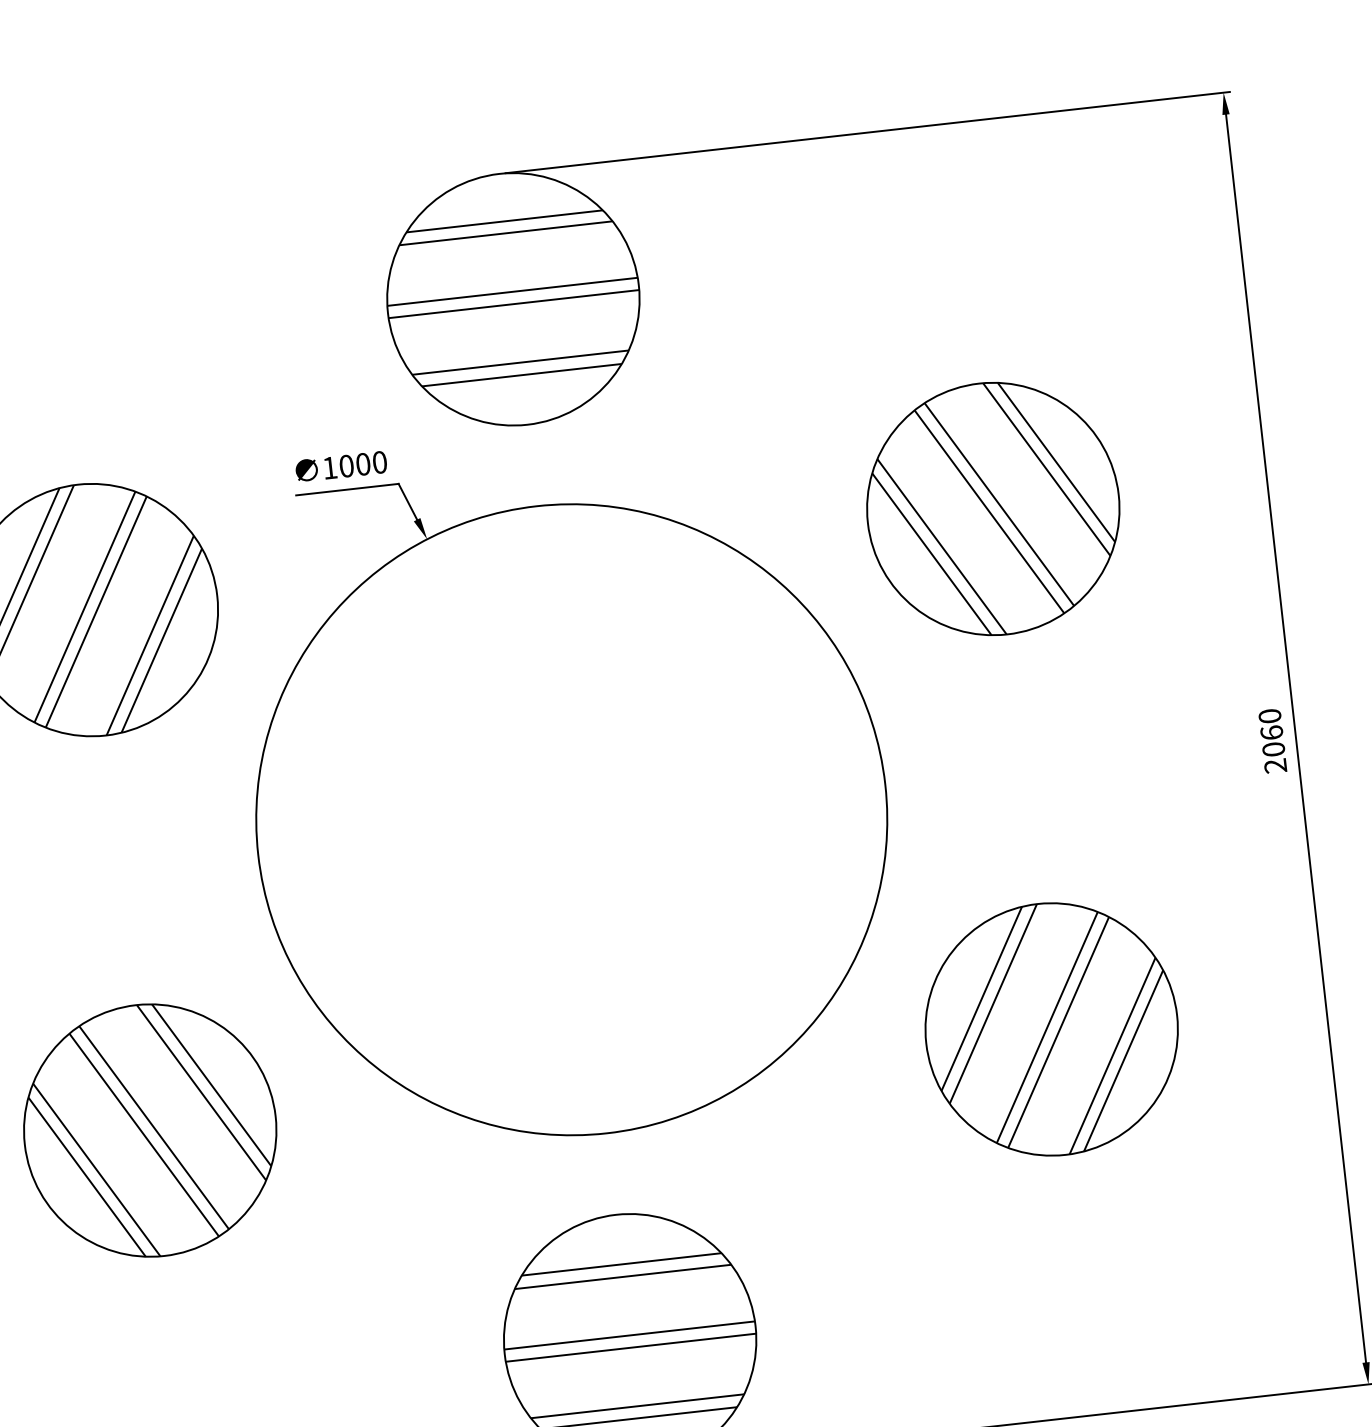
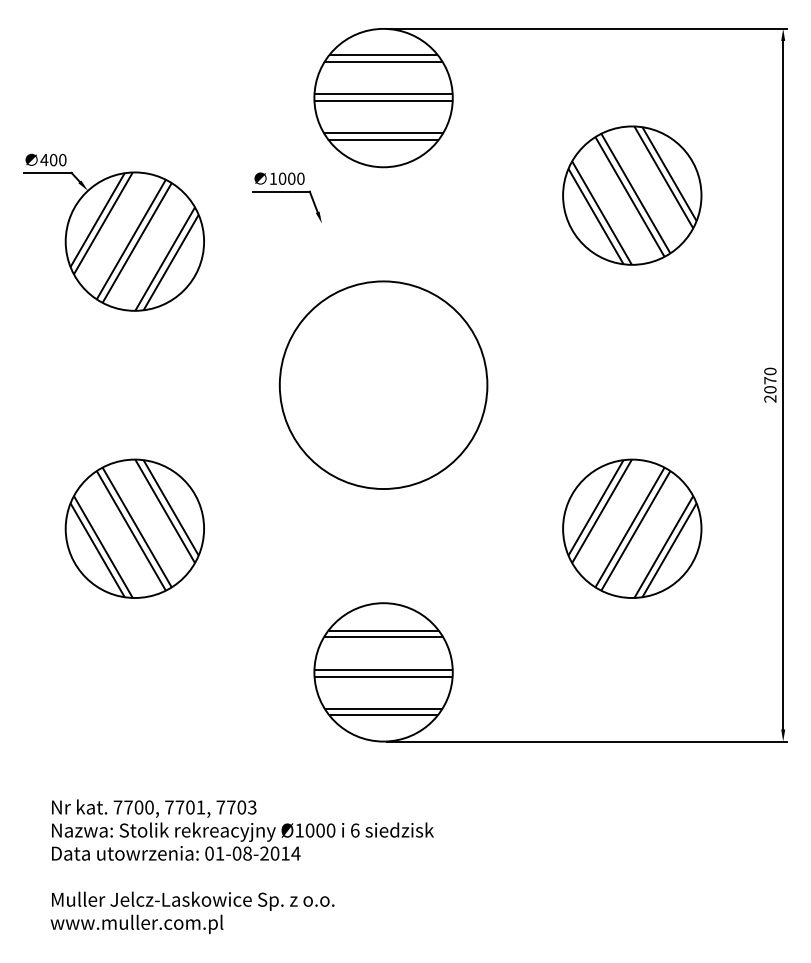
part: (993, 508) -> (632, 195), moved
text: (1272, 732) -> (770, 380), 2060 -> 2070
circle: (571, 820) -> (383, 385), size x0.6

